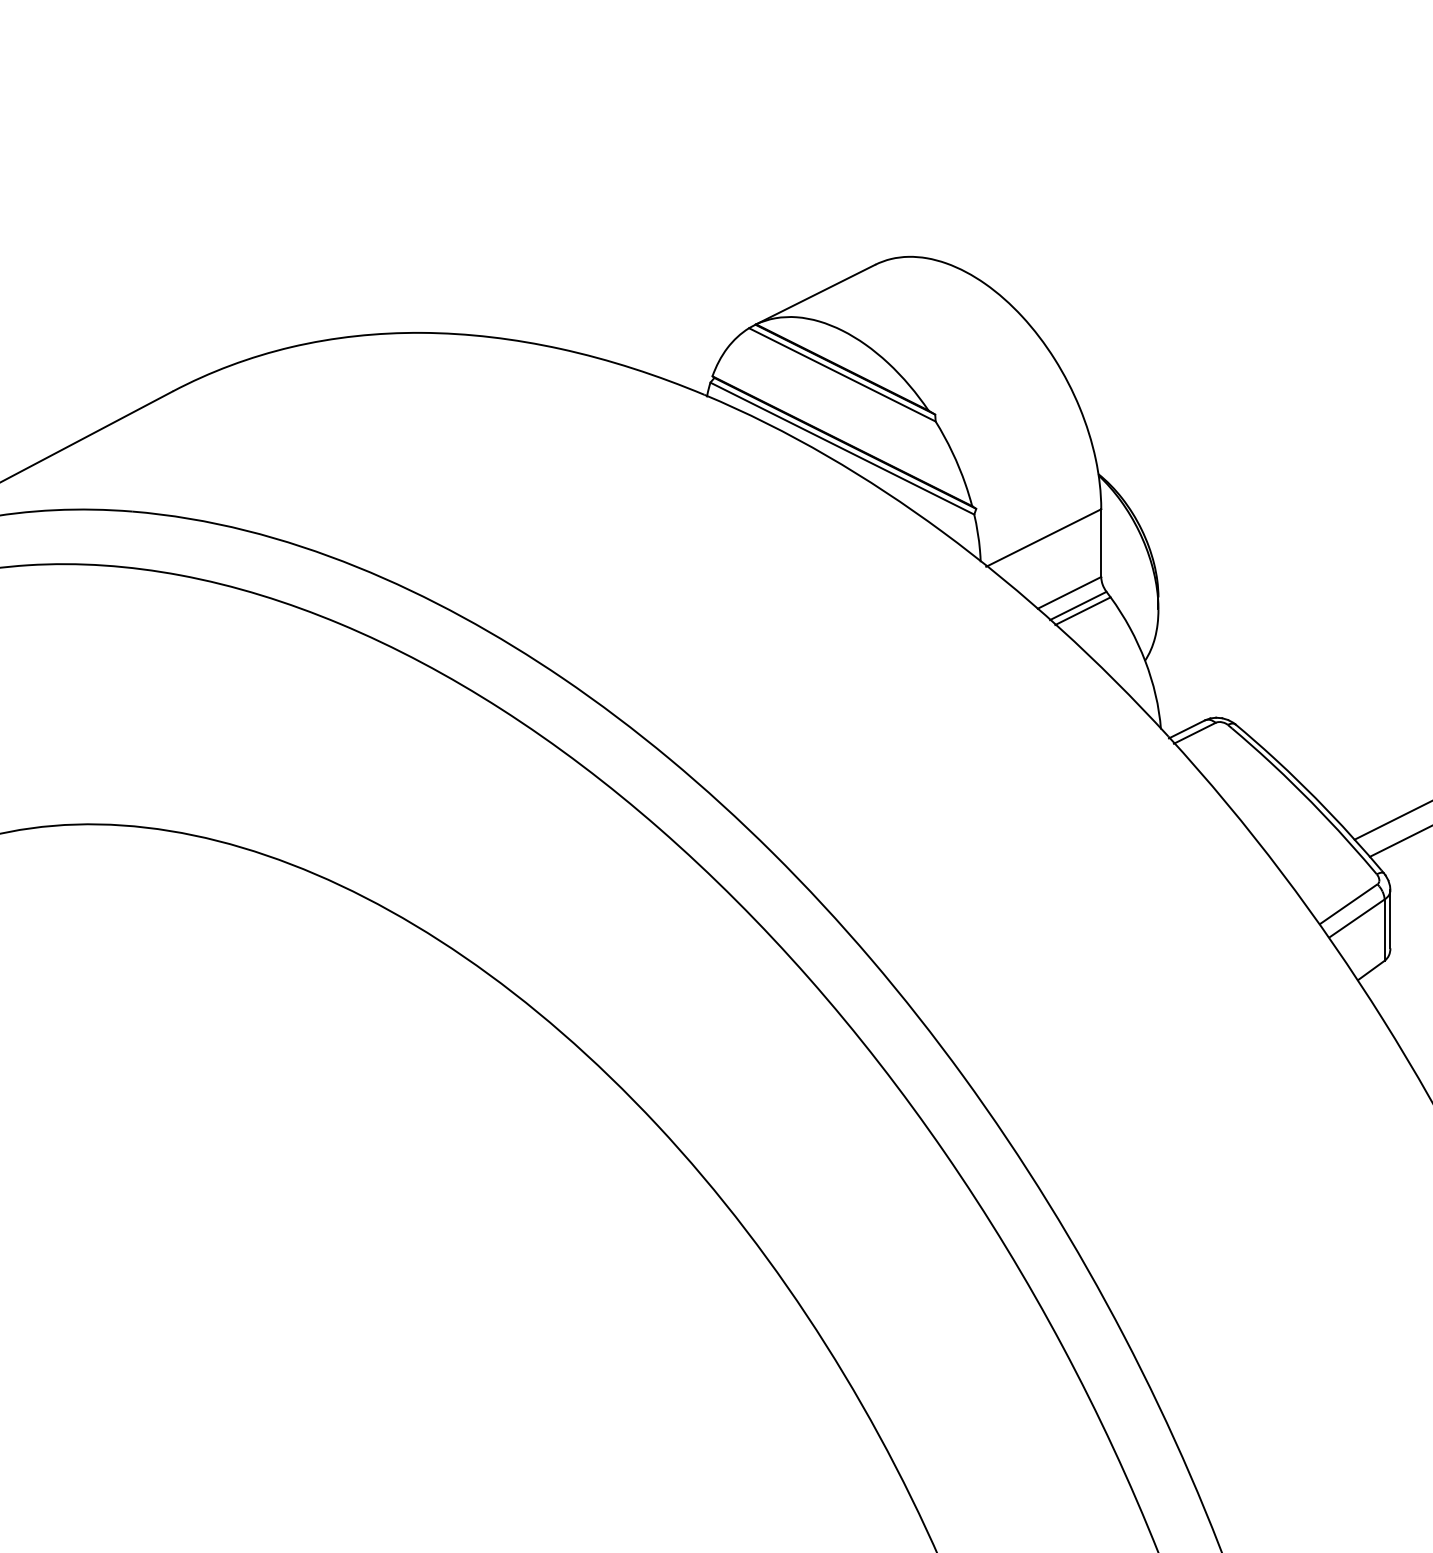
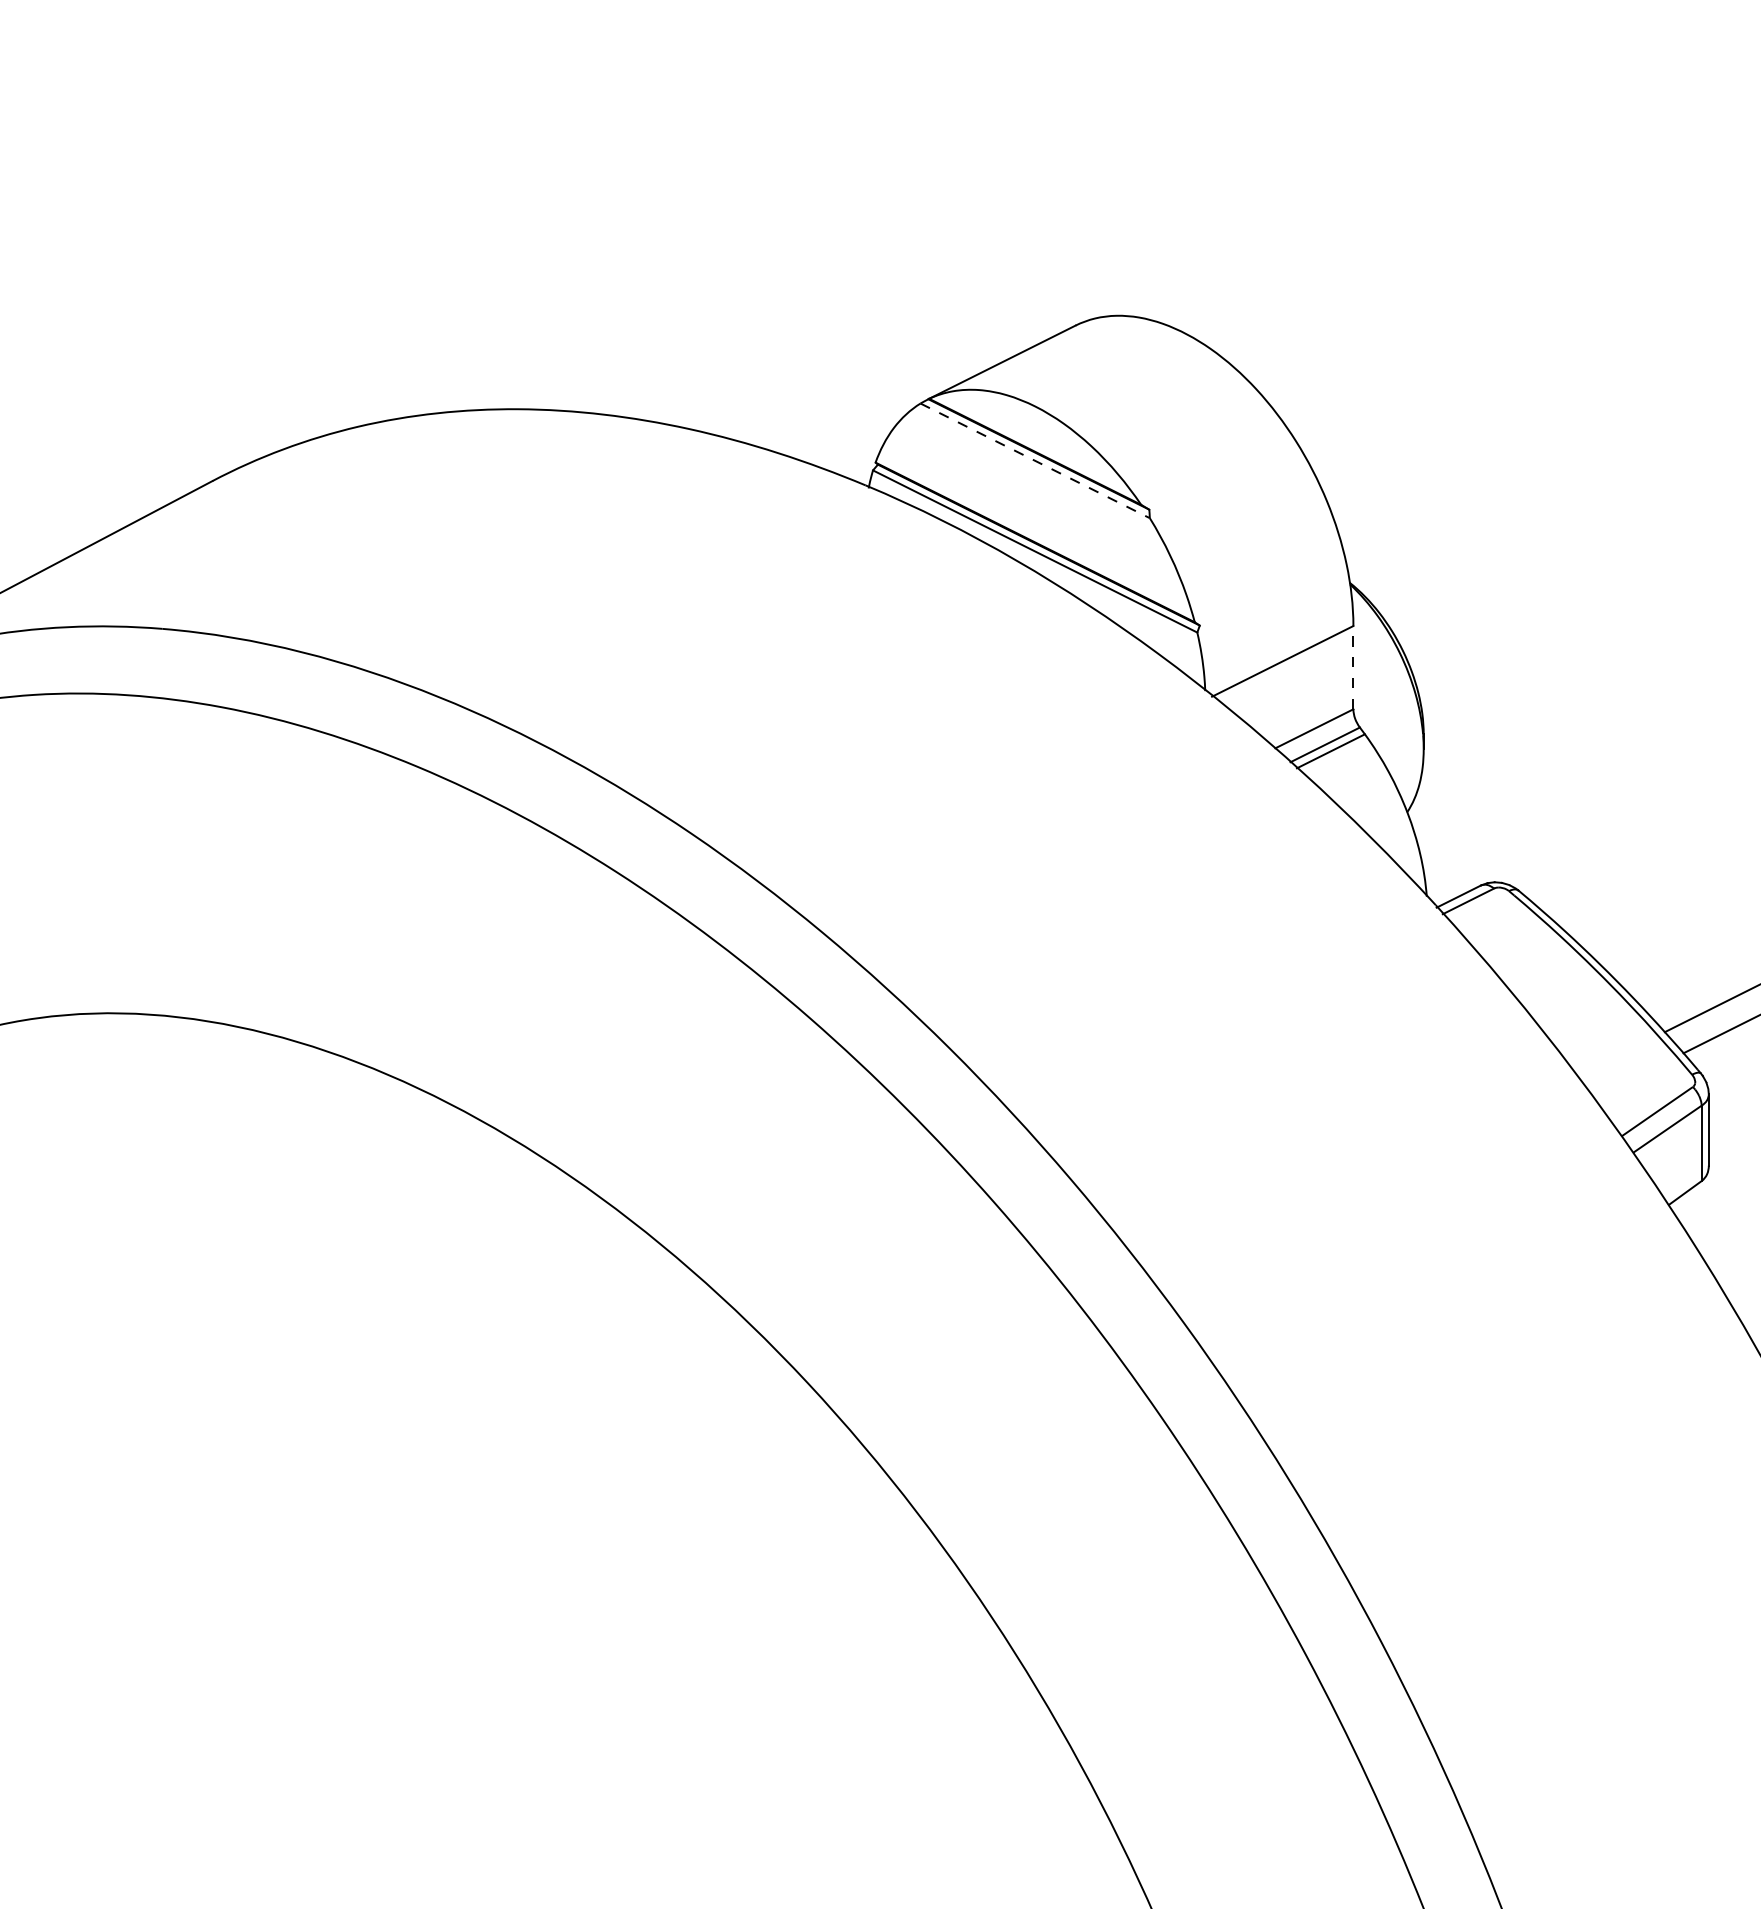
line: (842, 375) -> (1035, 461), solid -> dashed
line: (1101, 542) -> (1353, 667), solid -> dashed

